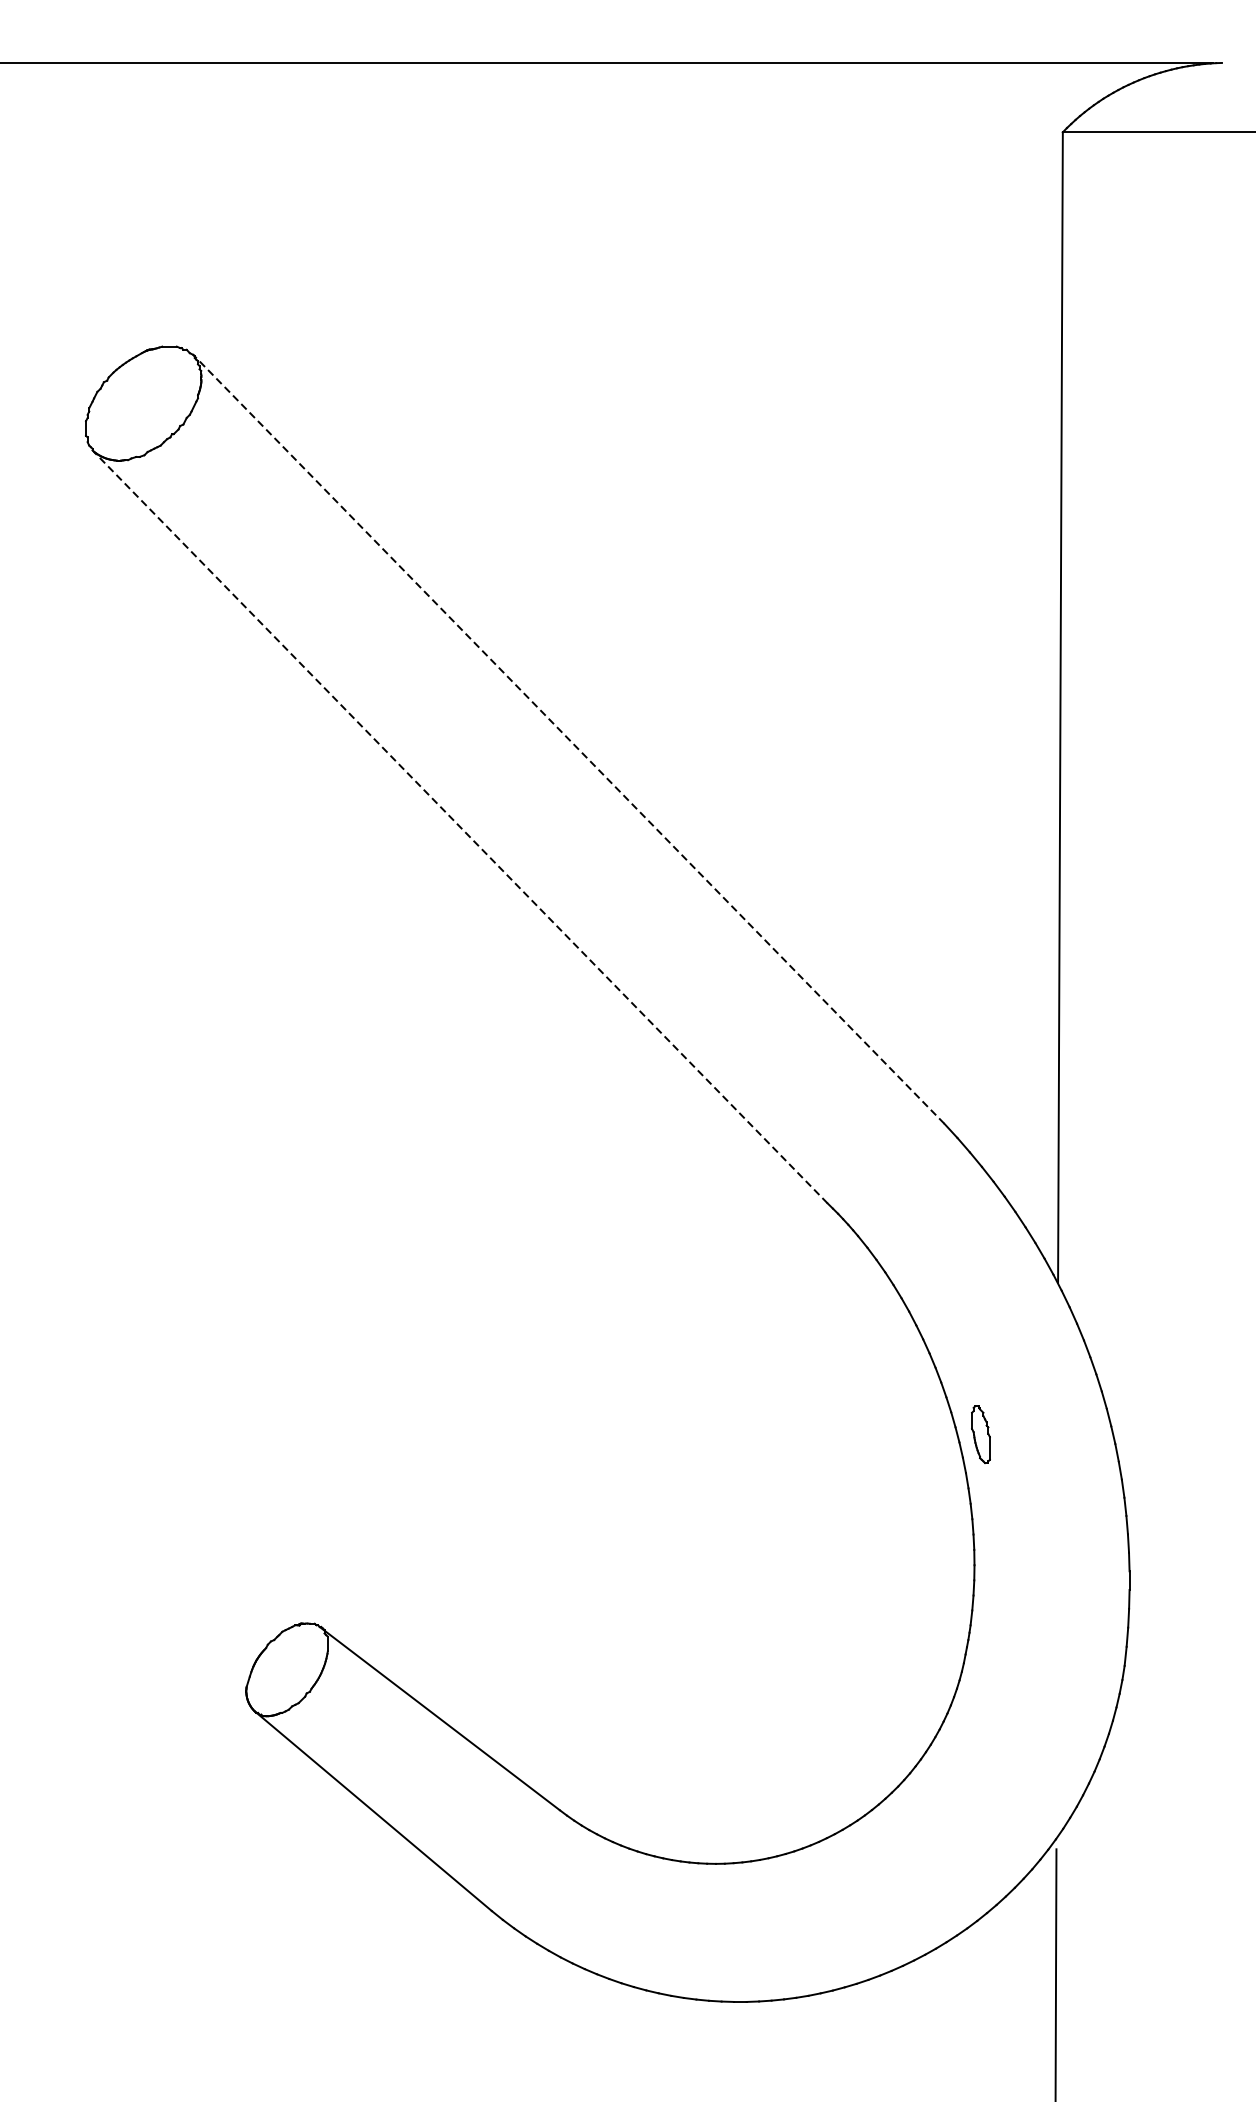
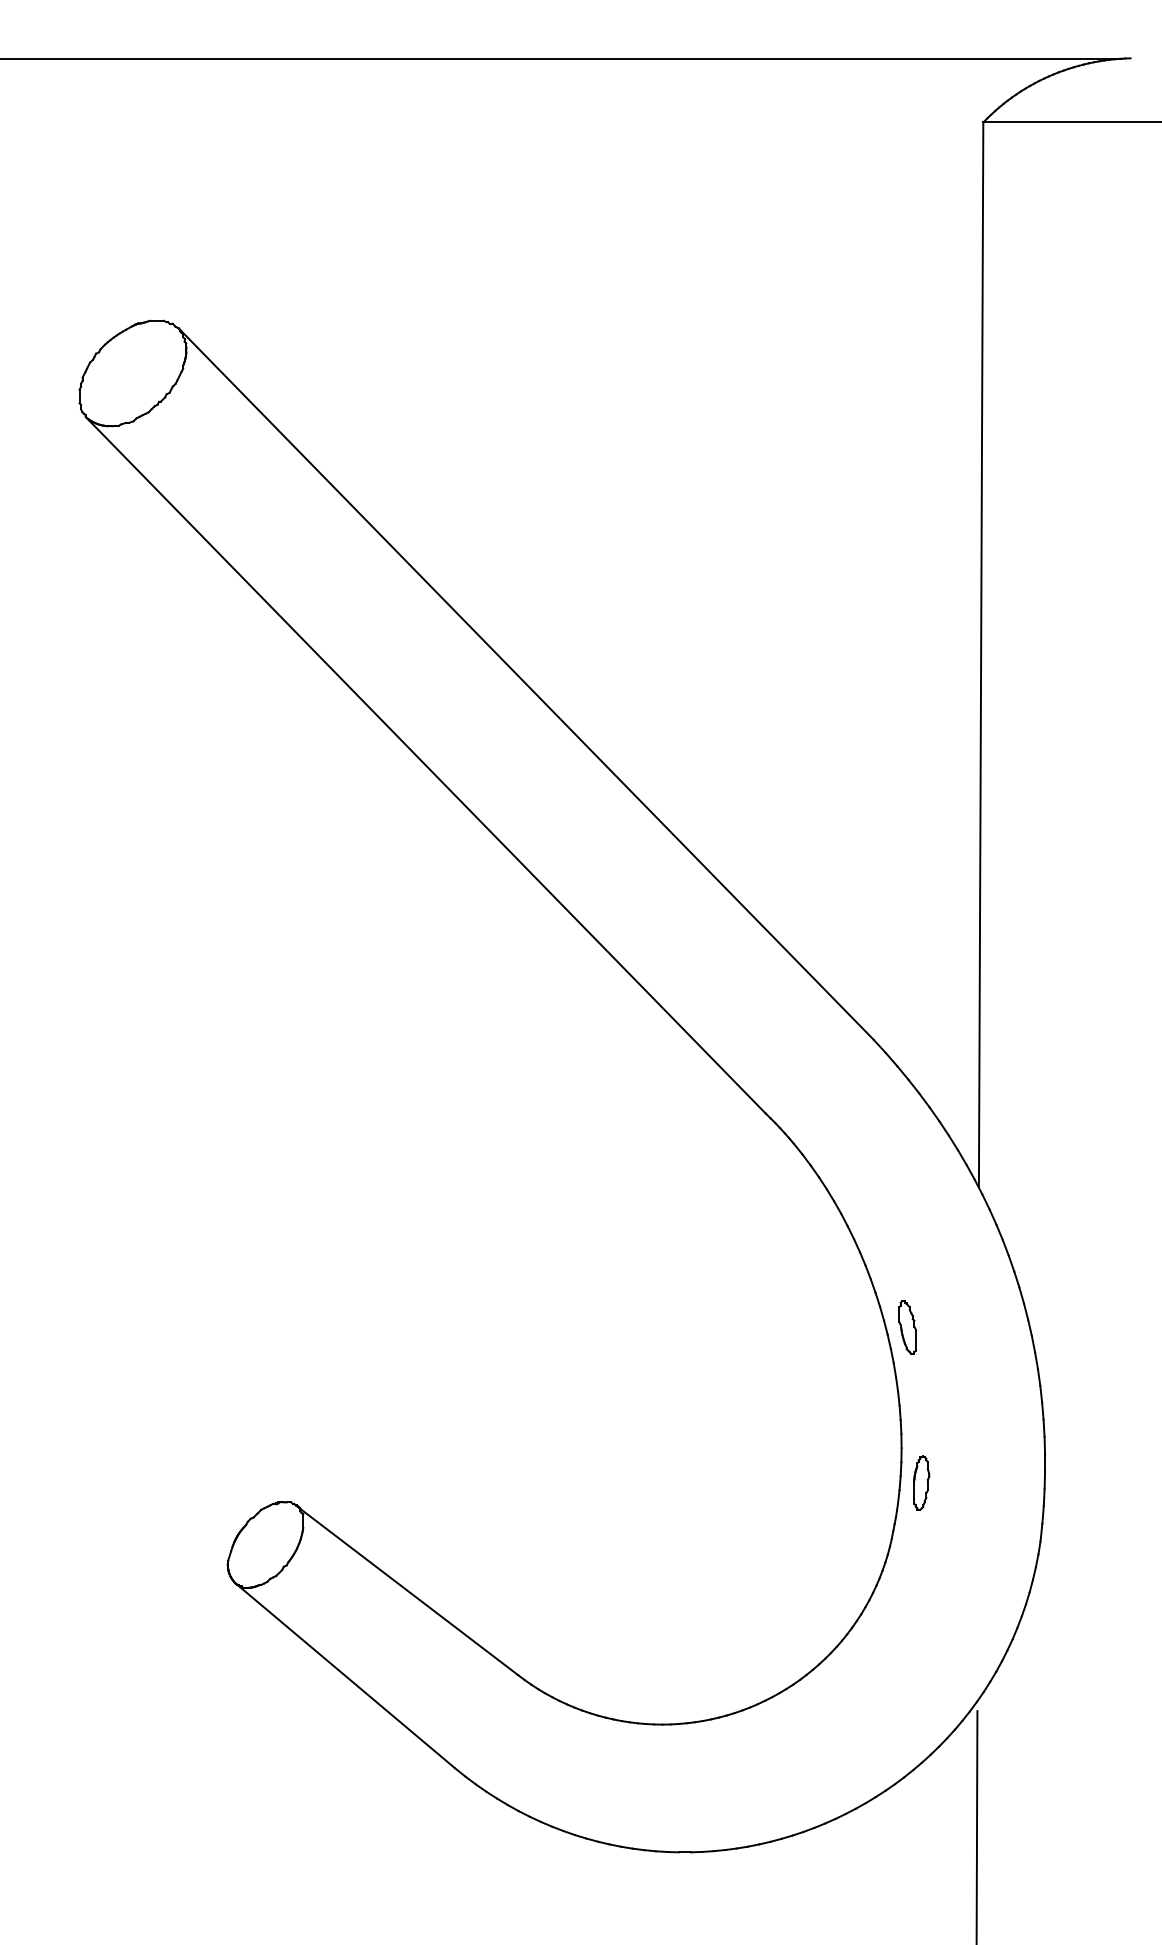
line: (568, 738) -> (525, 683), dashed -> solid
line: (461, 827) -> (426, 765), dashed -> solid
part: (996, 1602) -> (921, 1482), added

